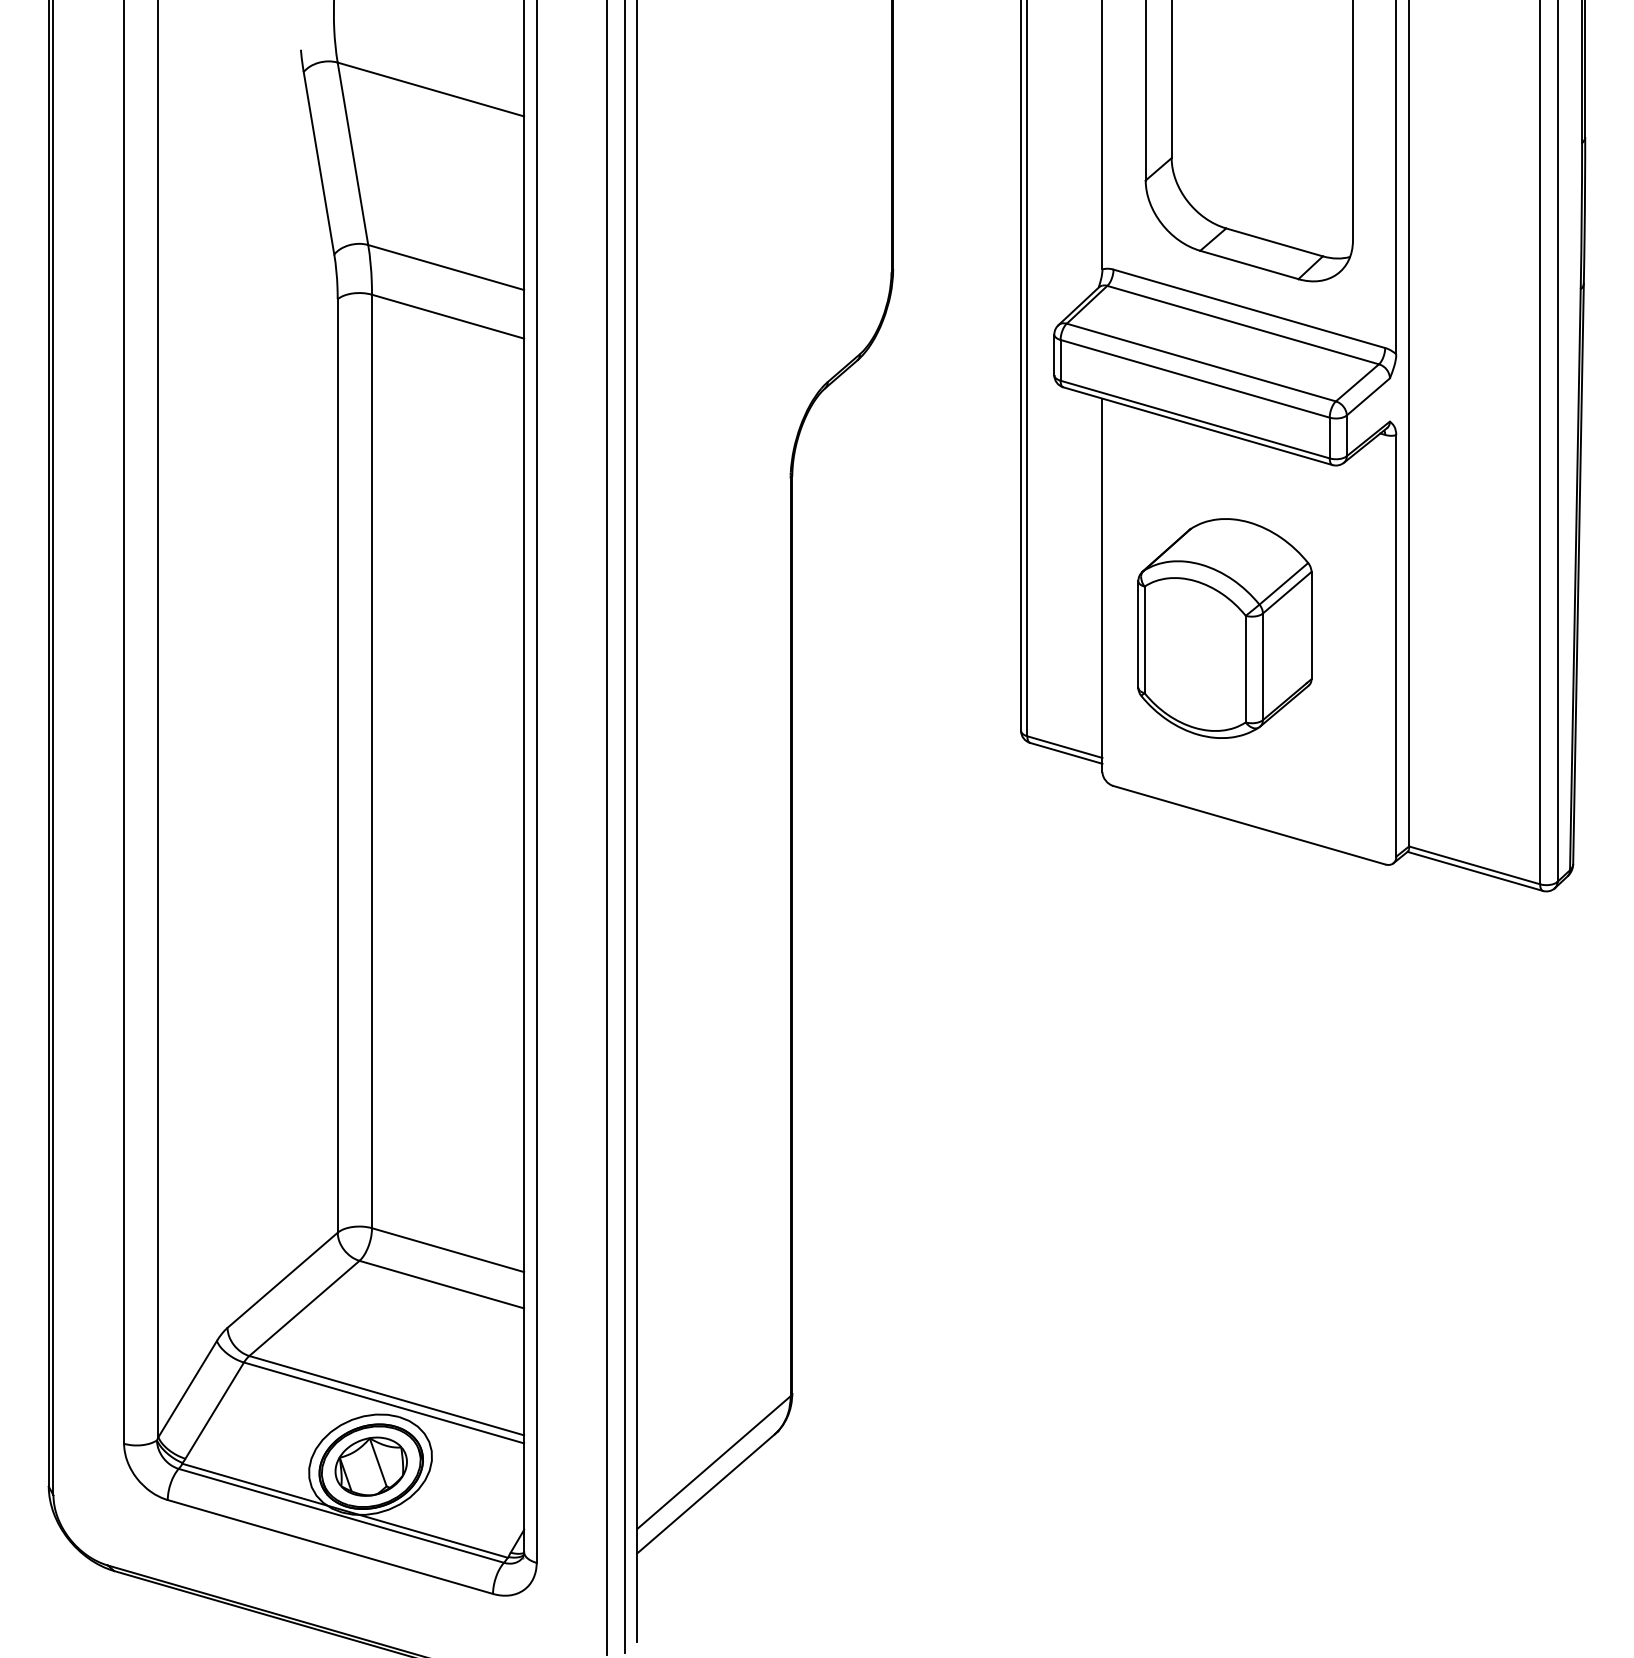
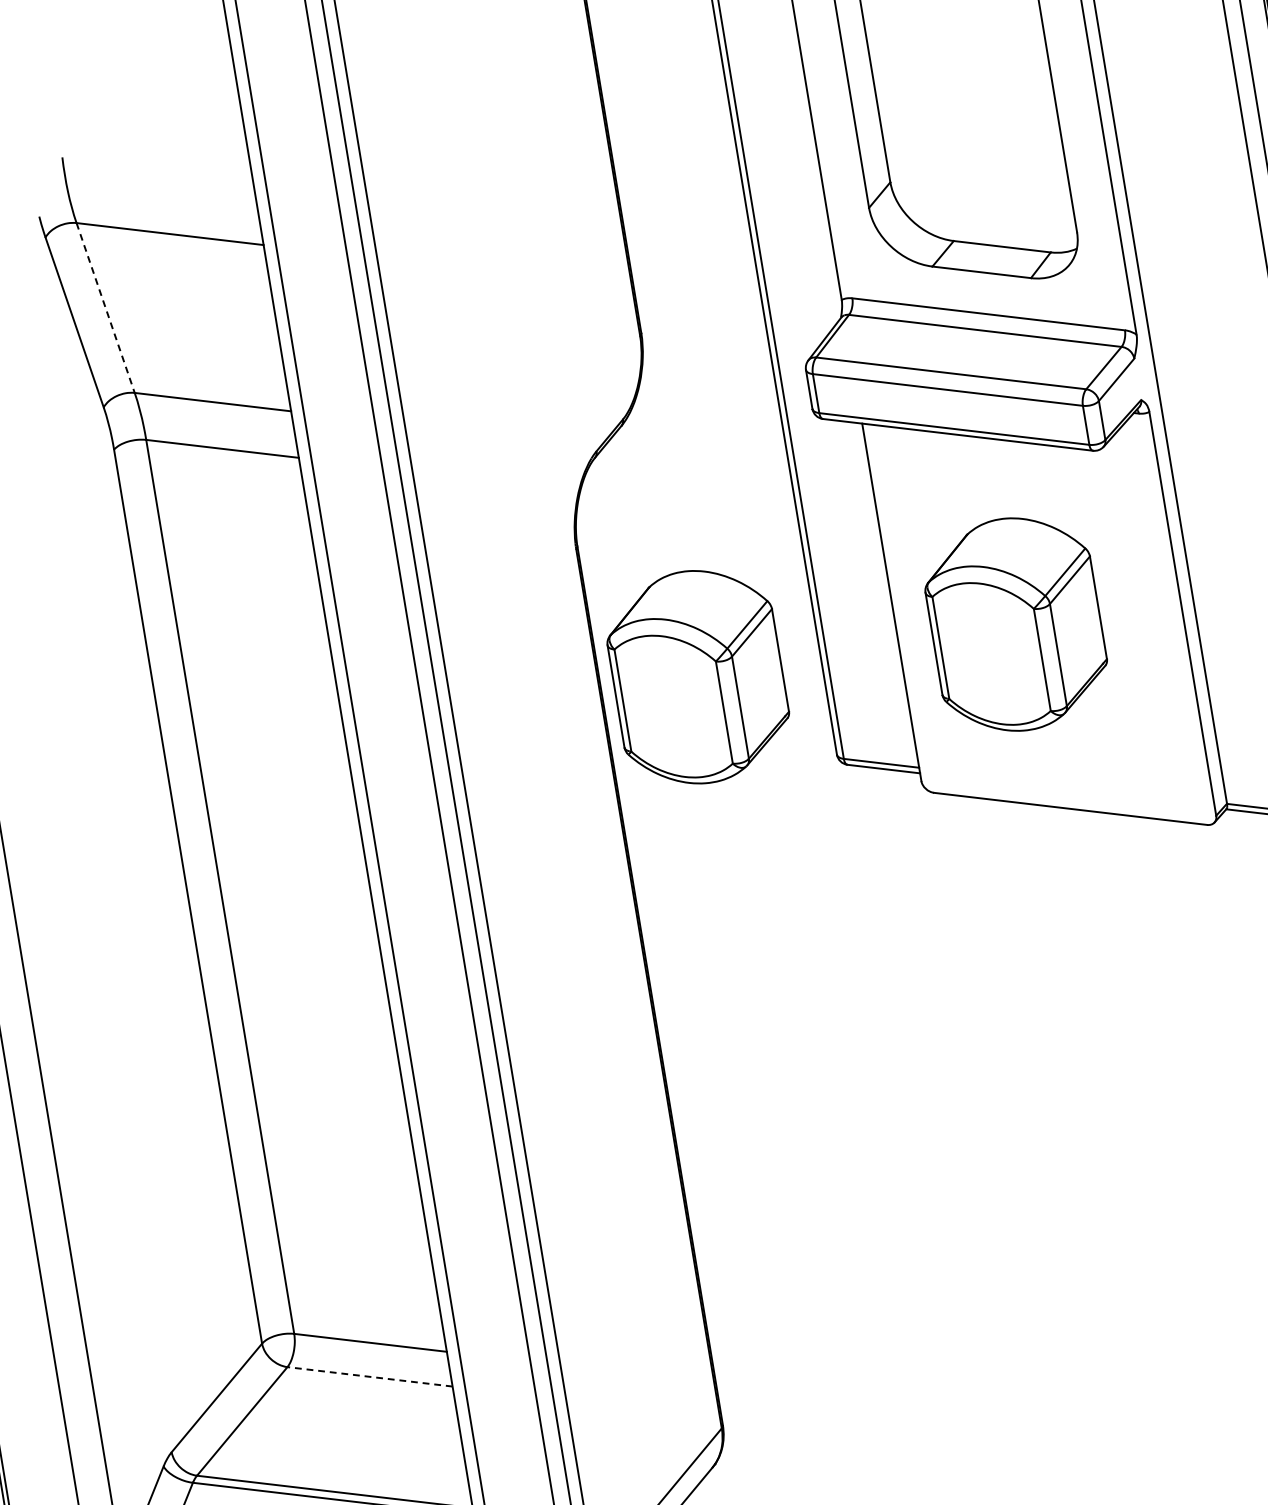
line: (353, 154) -> (106, 308), solid -> dashed
part: (892, 628) -> (697, 677), added
line: (441, 1284) -> (369, 1376), solid -> dashed

